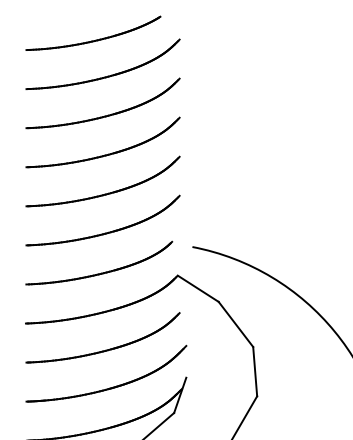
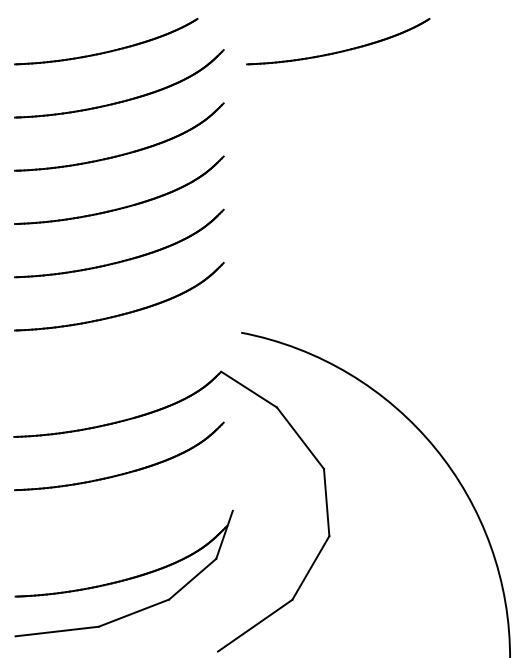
part: (265, 39) -> (340, 50), added
part: (102, 272) -> (118, 367), removed
part: (109, 387) -> (128, 524), removed

